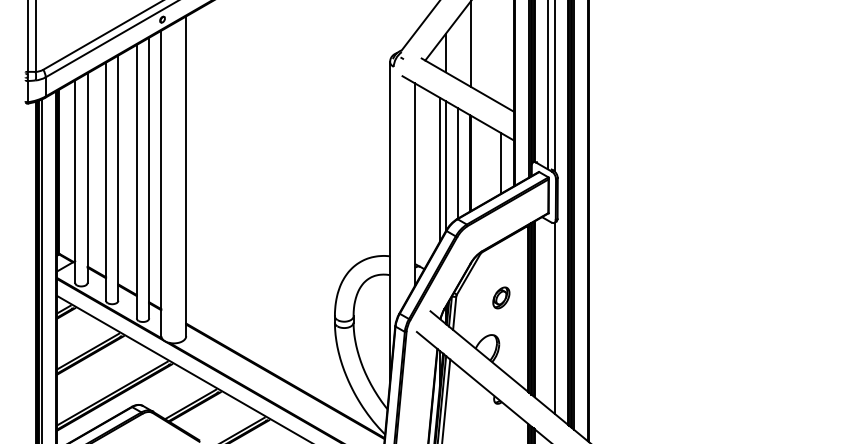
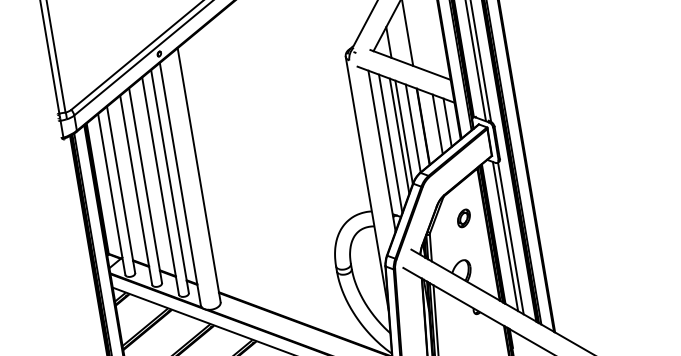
line: (488, 162) -> (437, 123), added
line: (427, 177) -> (391, 143), added
part: (501, 297) -> (464, 218), moved
line: (548, 314) -> (505, 236), added

